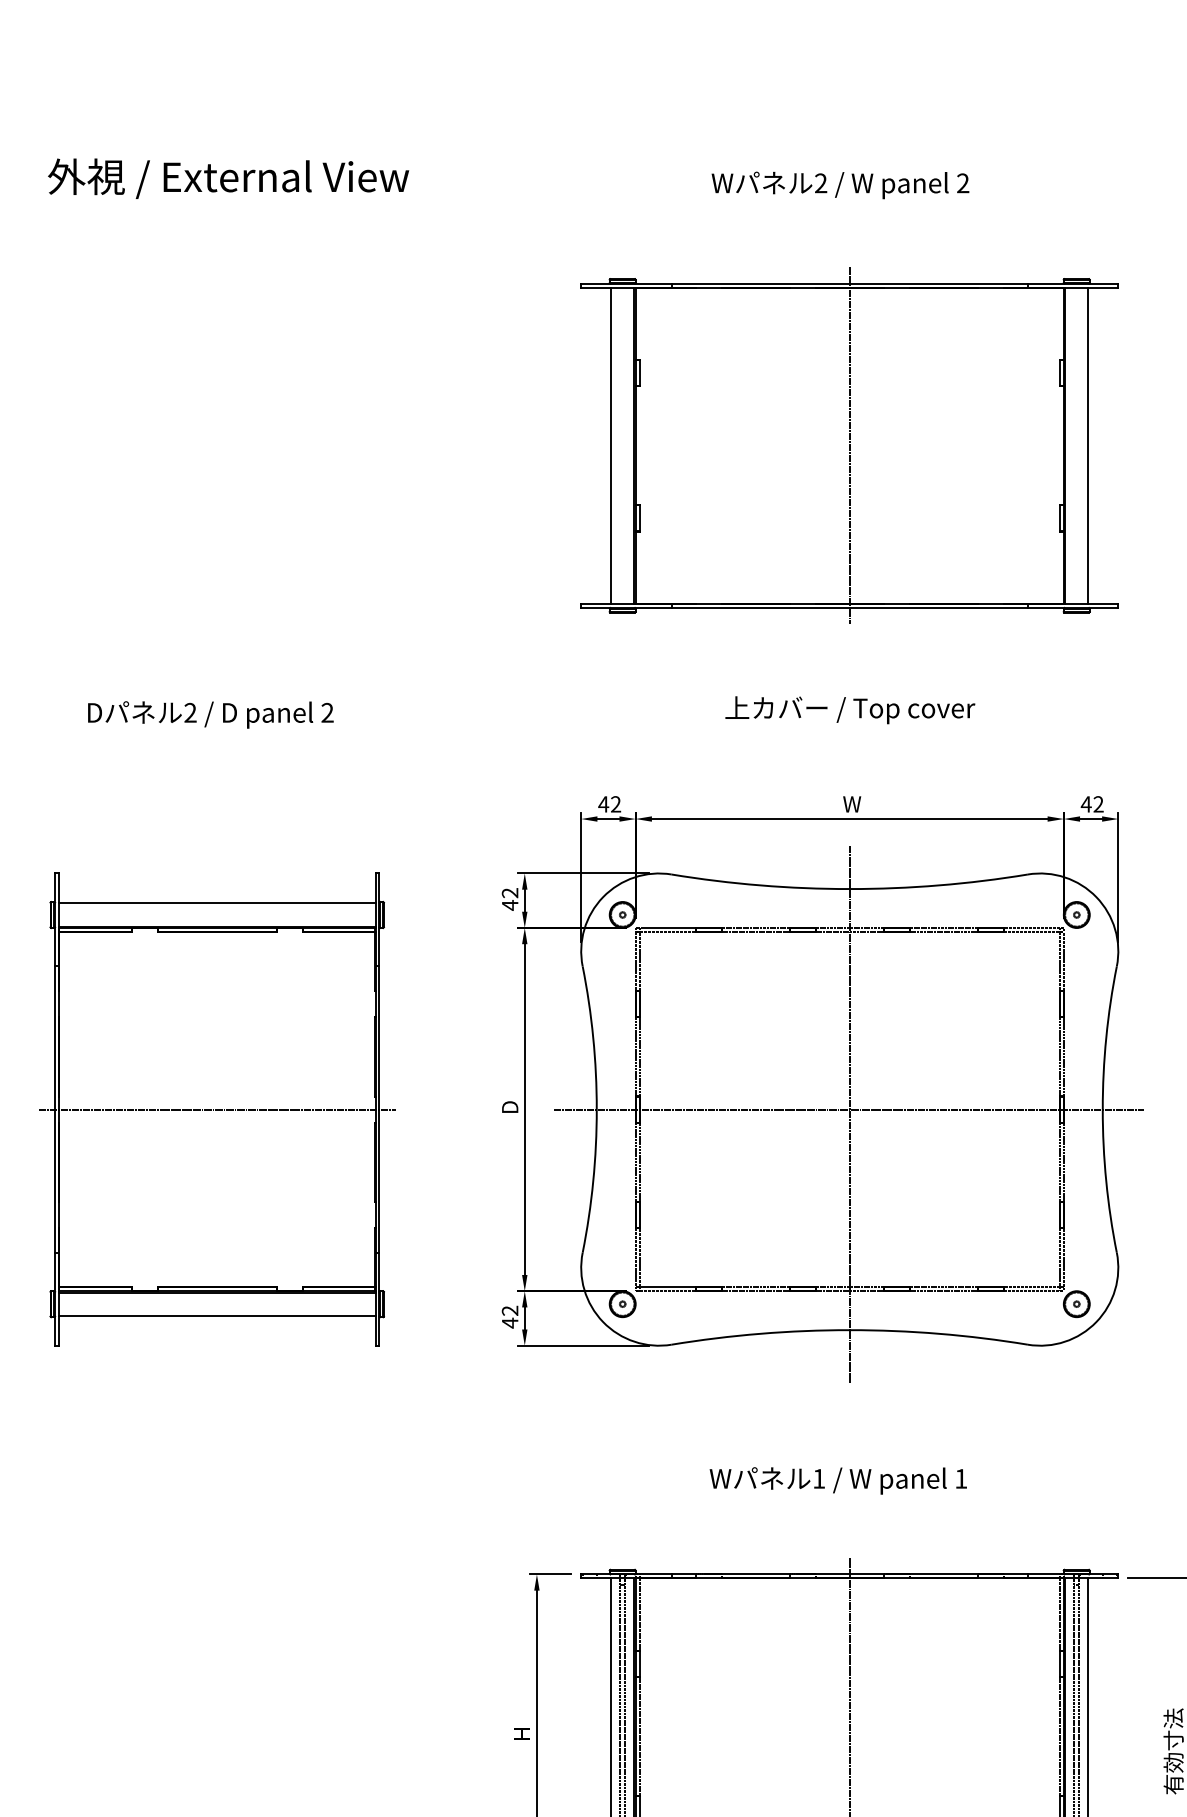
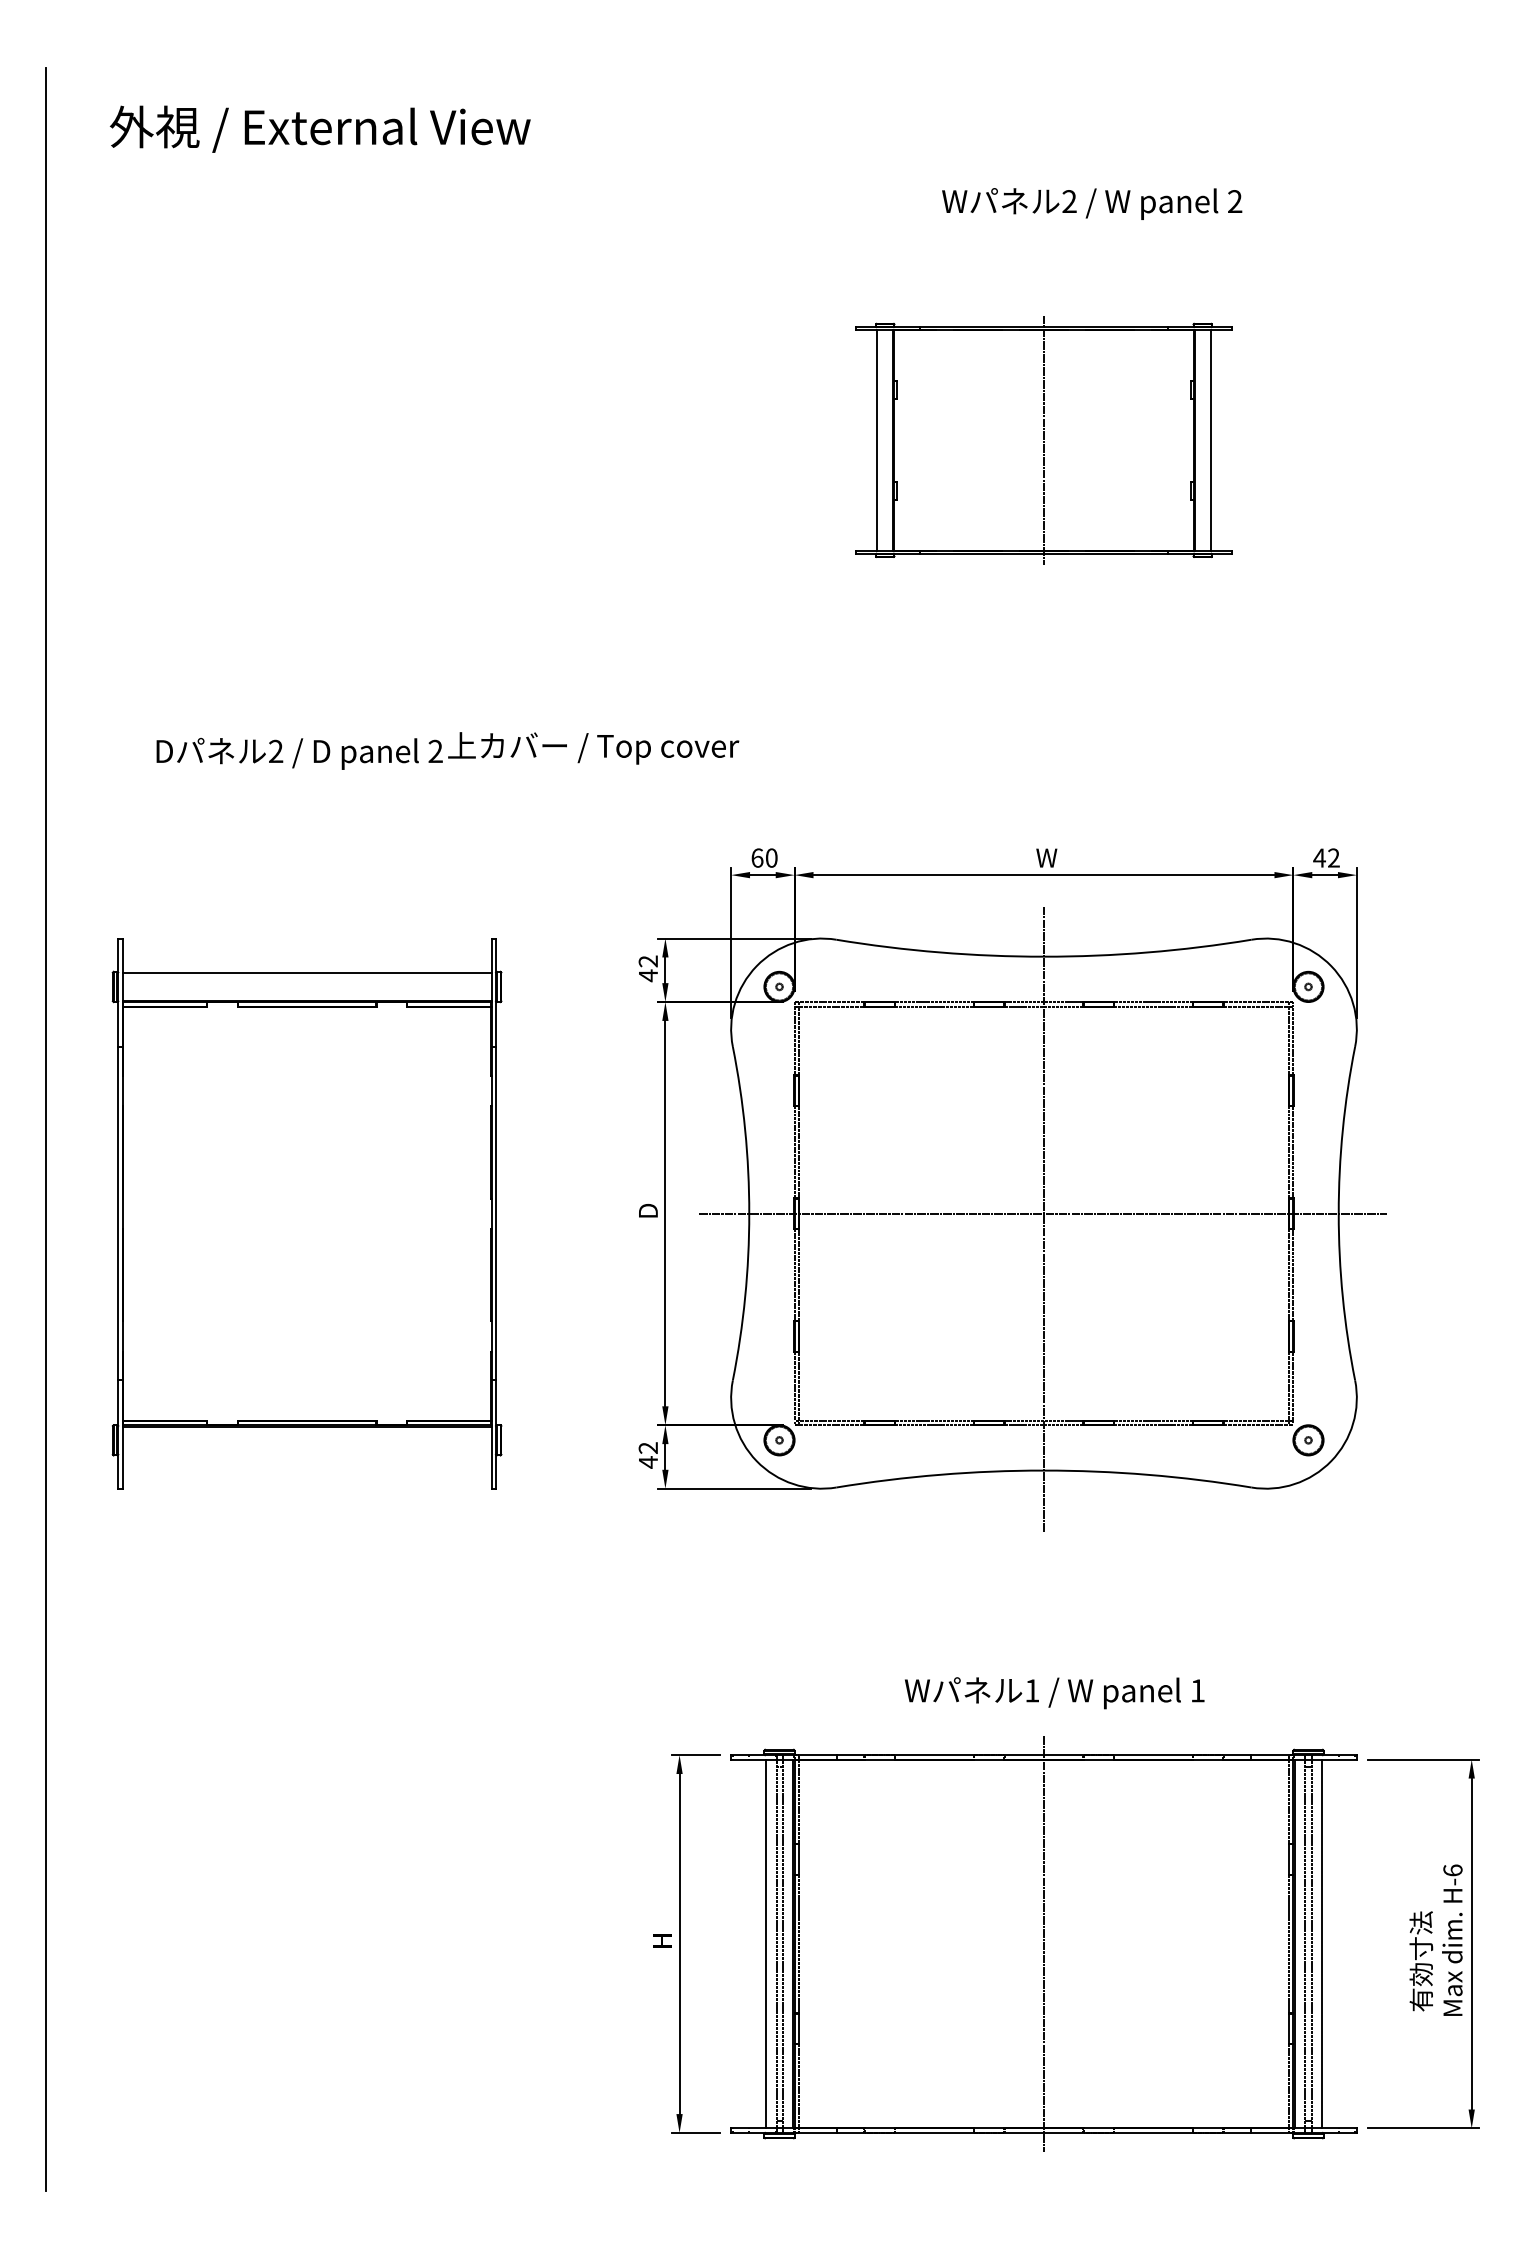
text: (840, 184) -> (1092, 203), moved
part: (849, 445) -> (1043, 440), size x0.6
text: (850, 710) -> (593, 748), moved
text: (608, 803) -> (763, 857), 42 -> 60
line: (216, 1109) -> (306, 1213), removed
line: (216, 1315) -> (306, 1453), removed
text: (838, 1481) -> (1054, 1693), moved

